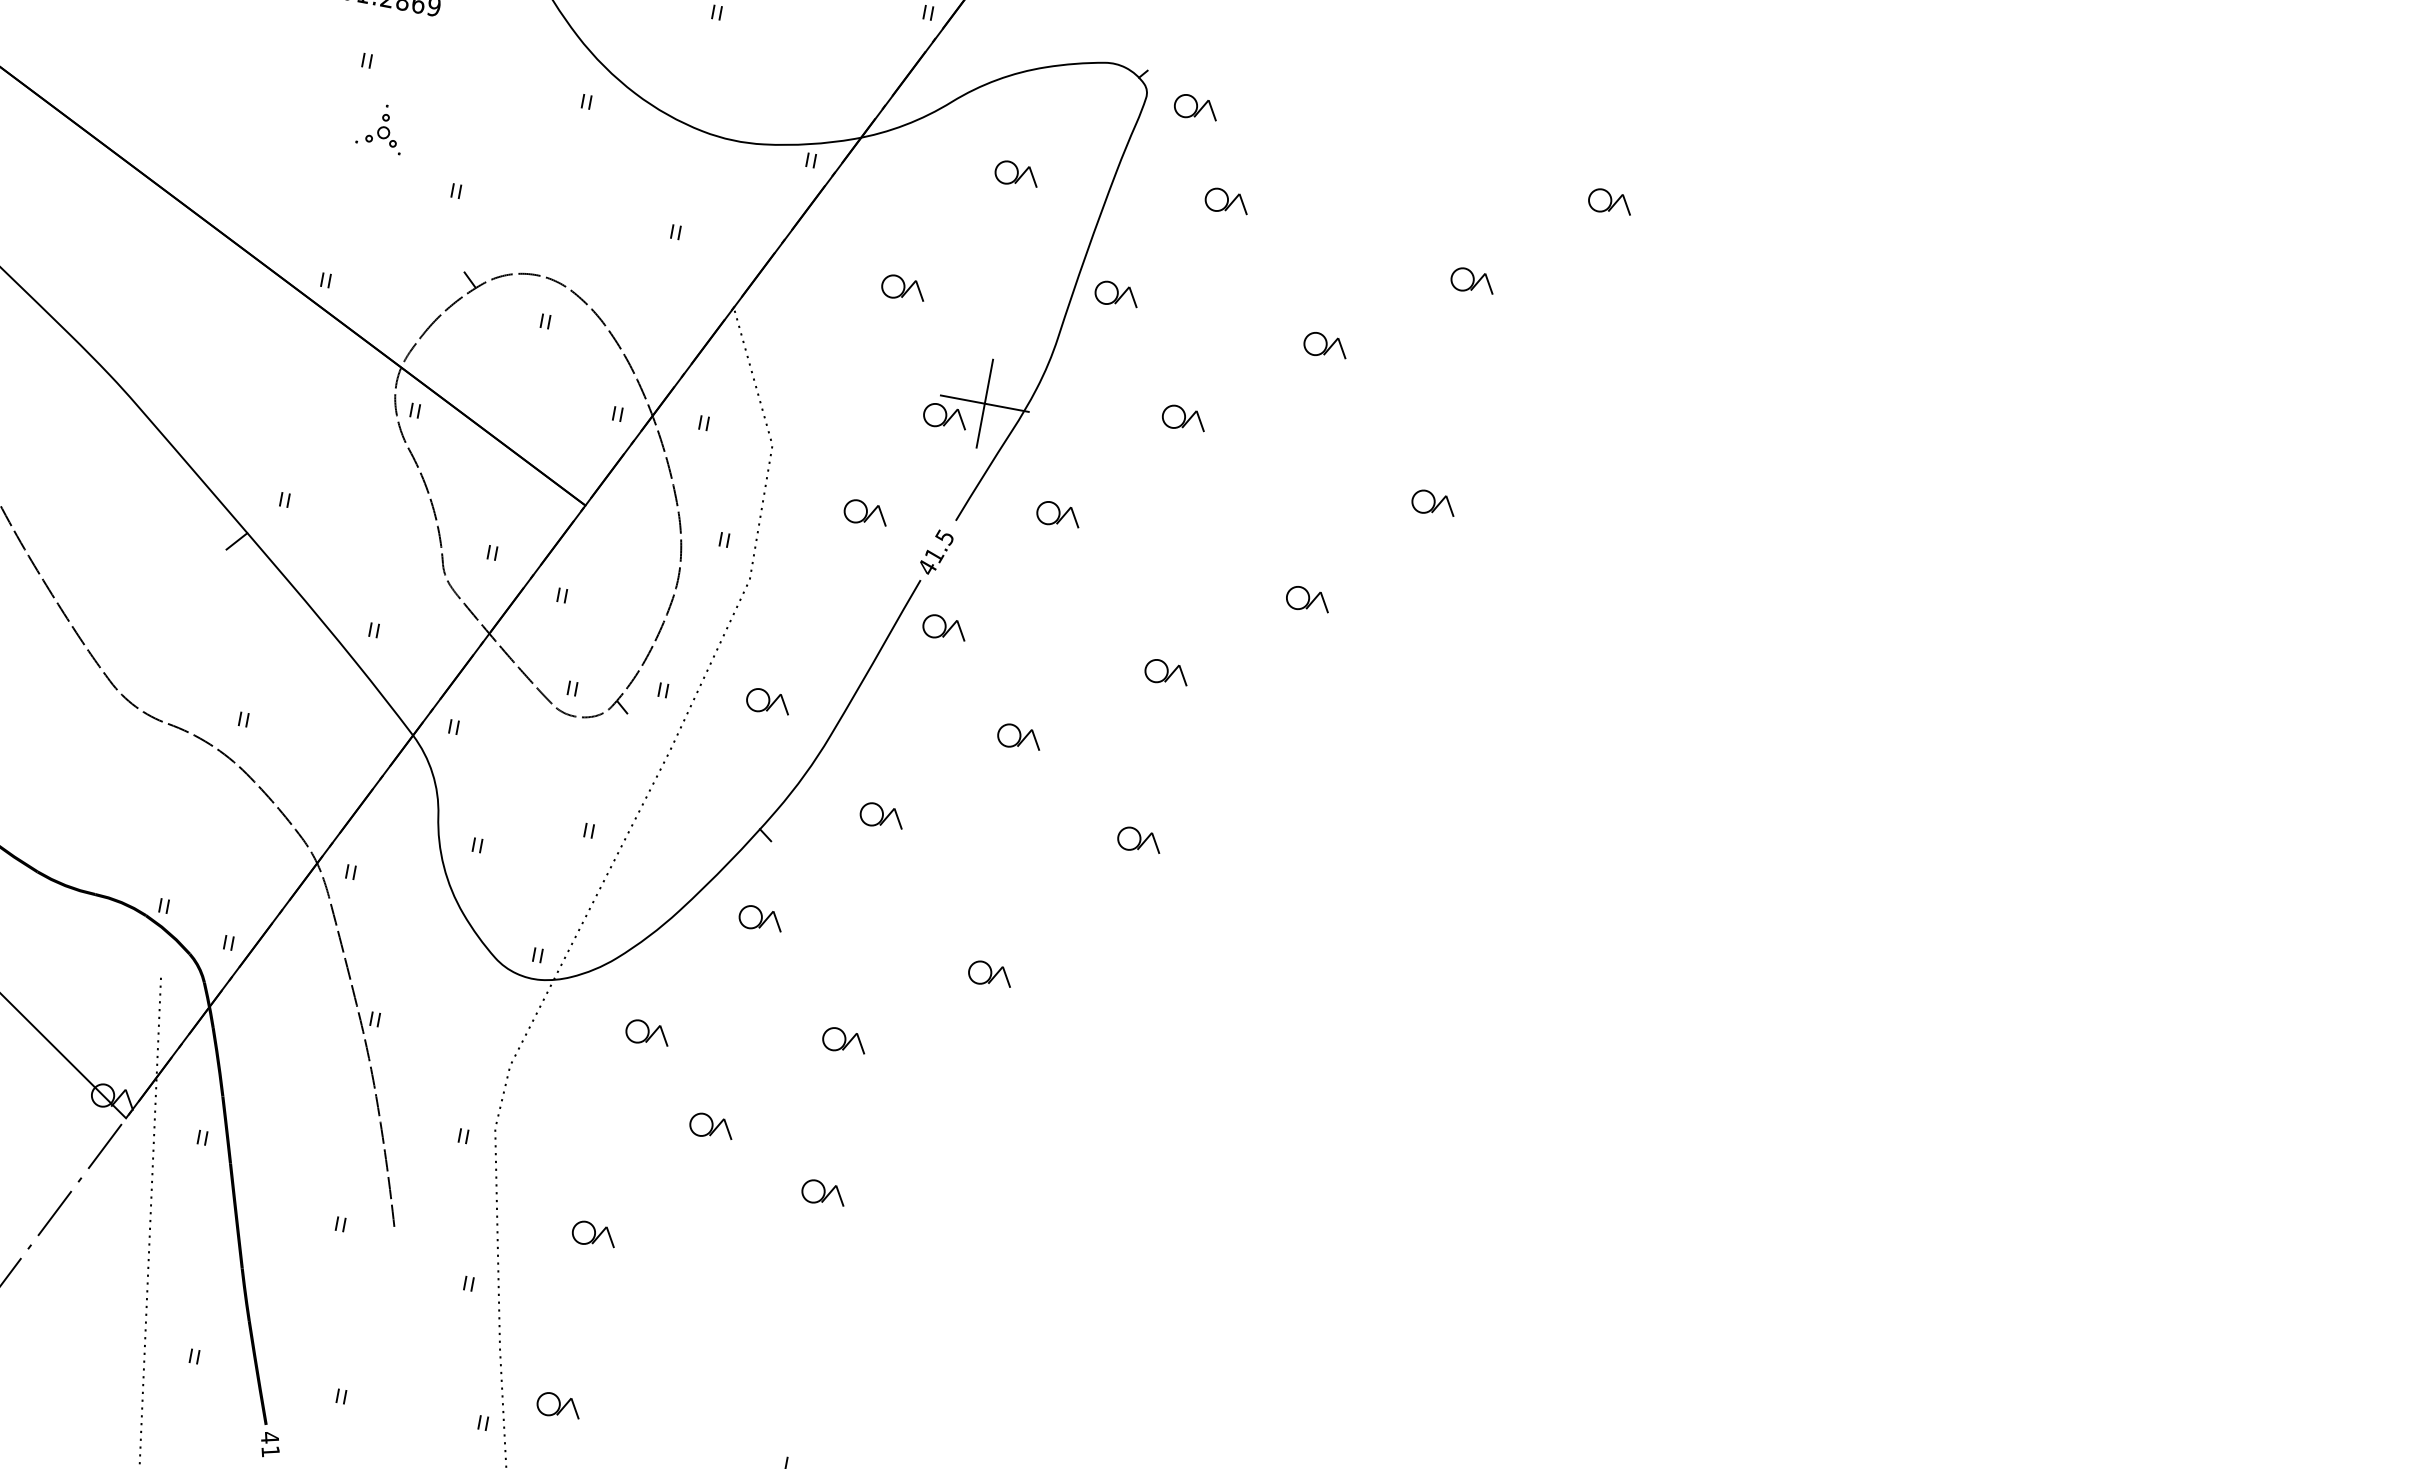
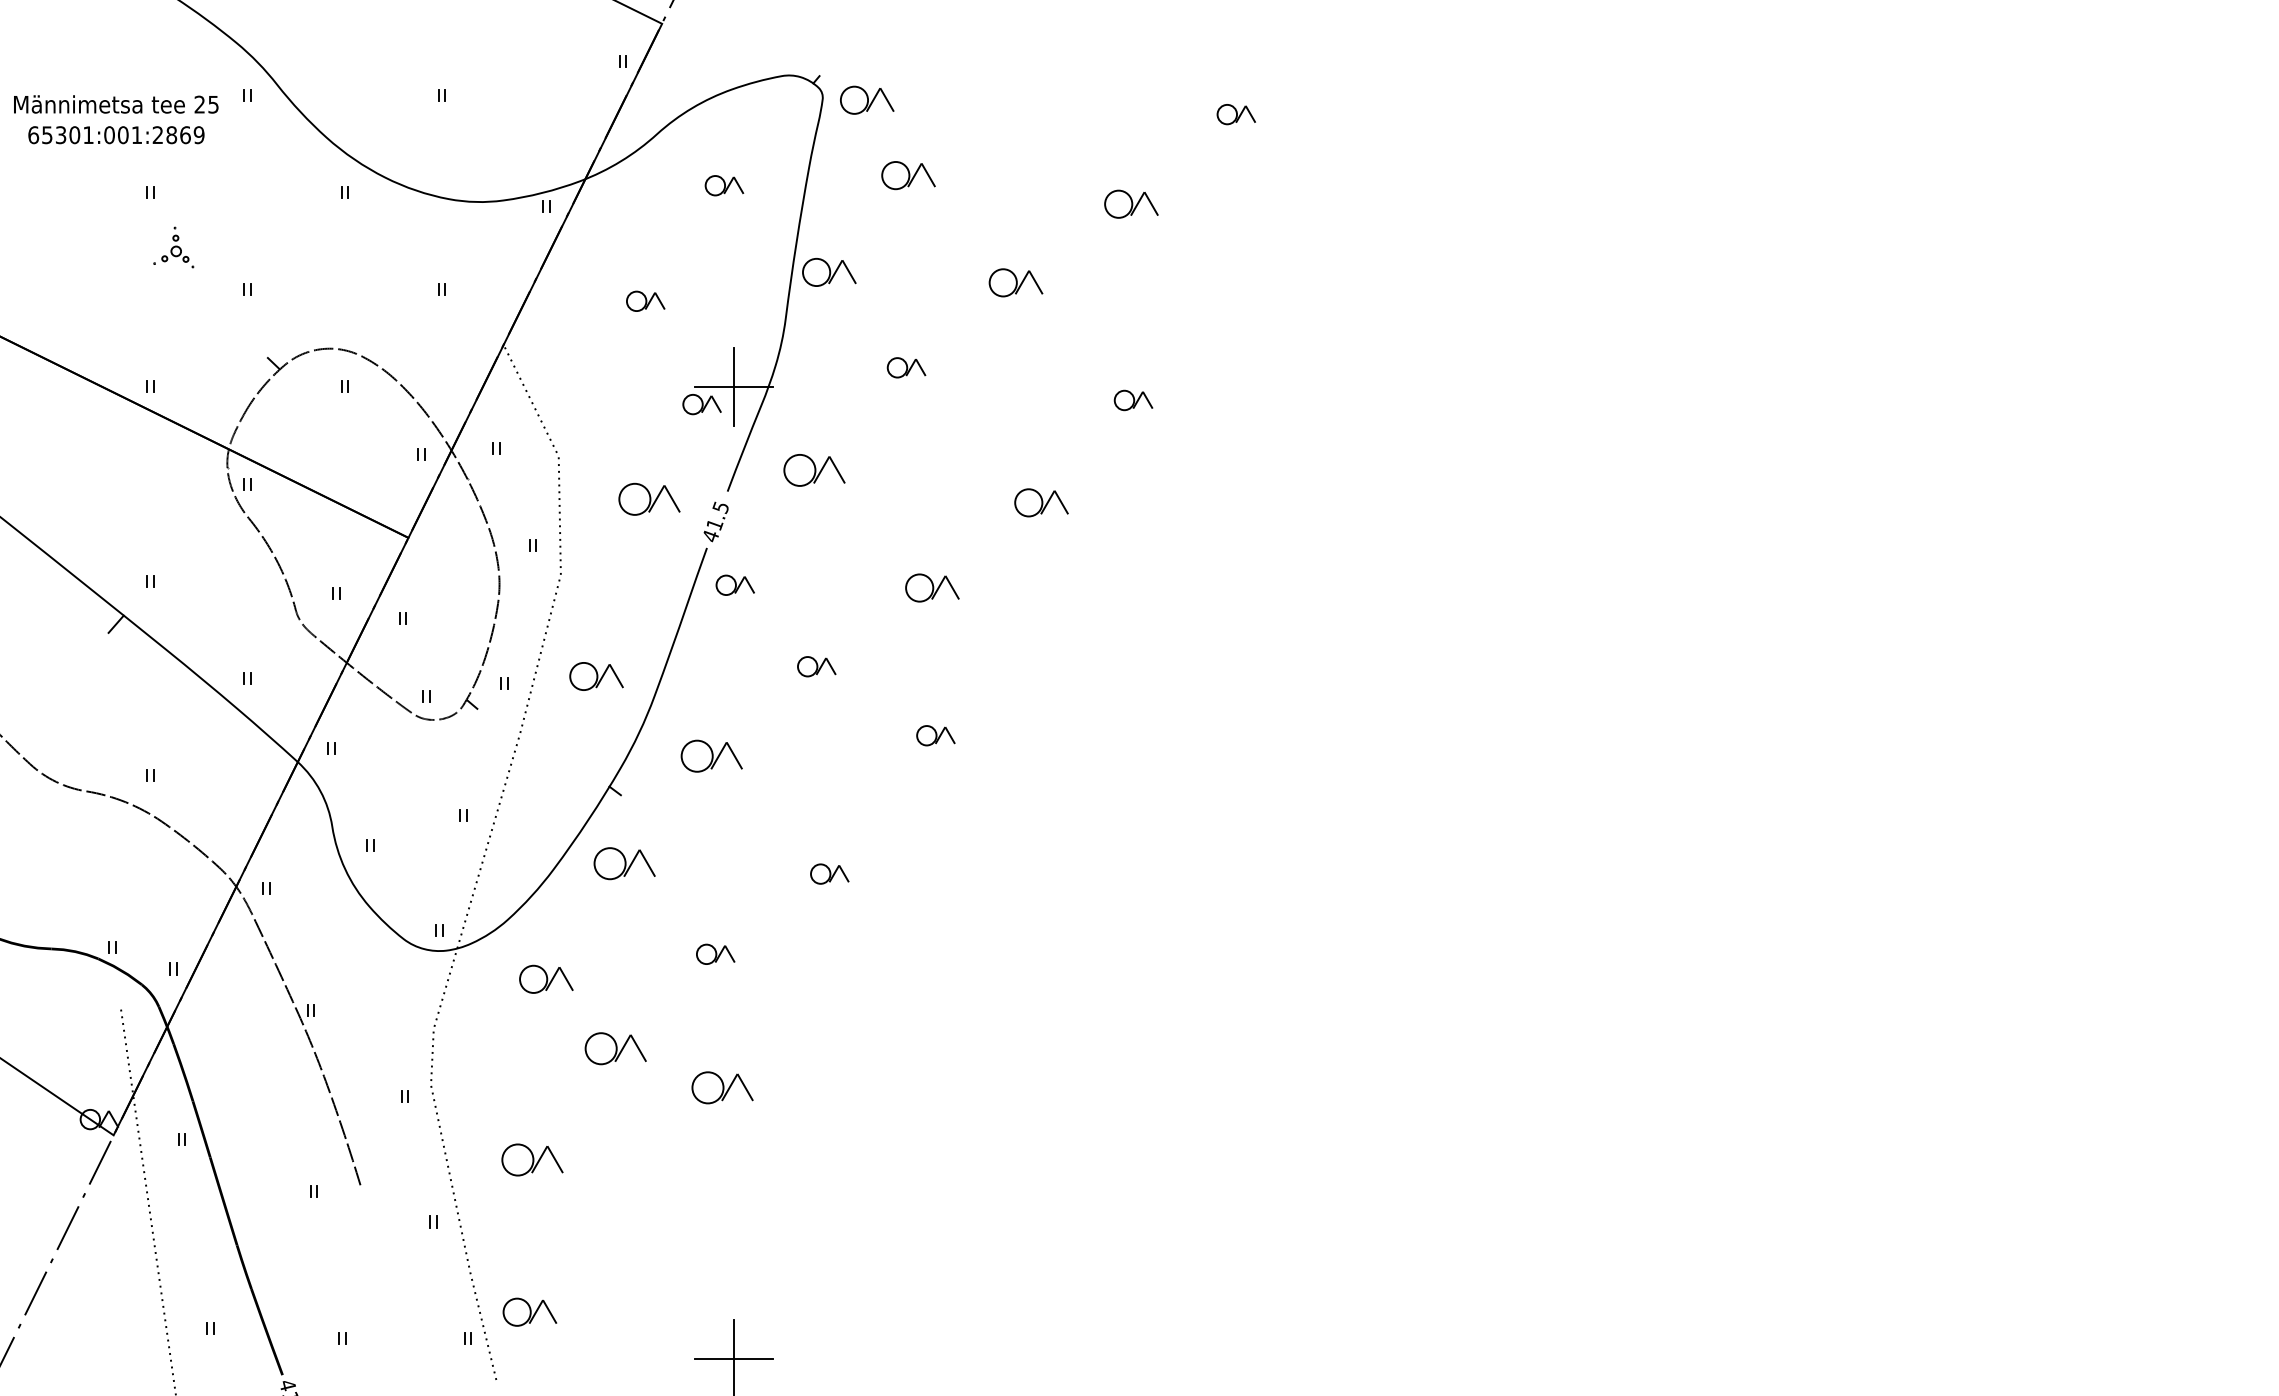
part: (1195, 107) -> (866, 99), size x1.4
part: (1227, 200) -> (908, 174), size x1.4
part: (1473, 280) -> (1131, 203), size x1.4
part: (1116, 294) -> (828, 272), size x1.4
part: (1325, 345) -> (1015, 282), size x1.4
part: (865, 513) -> (649, 499), size x1.6
part: (1058, 514) -> (814, 469), size x1.6
part: (1308, 599) -> (1041, 502), size x1.4
part: (1167, 672) -> (932, 587), size x1.4
part: (767, 701) -> (595, 676), size x1.4
part: (881, 815) -> (711, 755), size x1.6
part: (760, 918) -> (624, 862), size x1.6
part: (647, 1032) -> (545, 978), size x1.4
part: (711, 1126) -> (615, 1048), size x1.6
part: (822, 1192) -> (721, 1087), size x1.6
part: (594, 1234) -> (532, 1159), size x1.6
part: (558, 1405) -> (529, 1311), size x1.4

